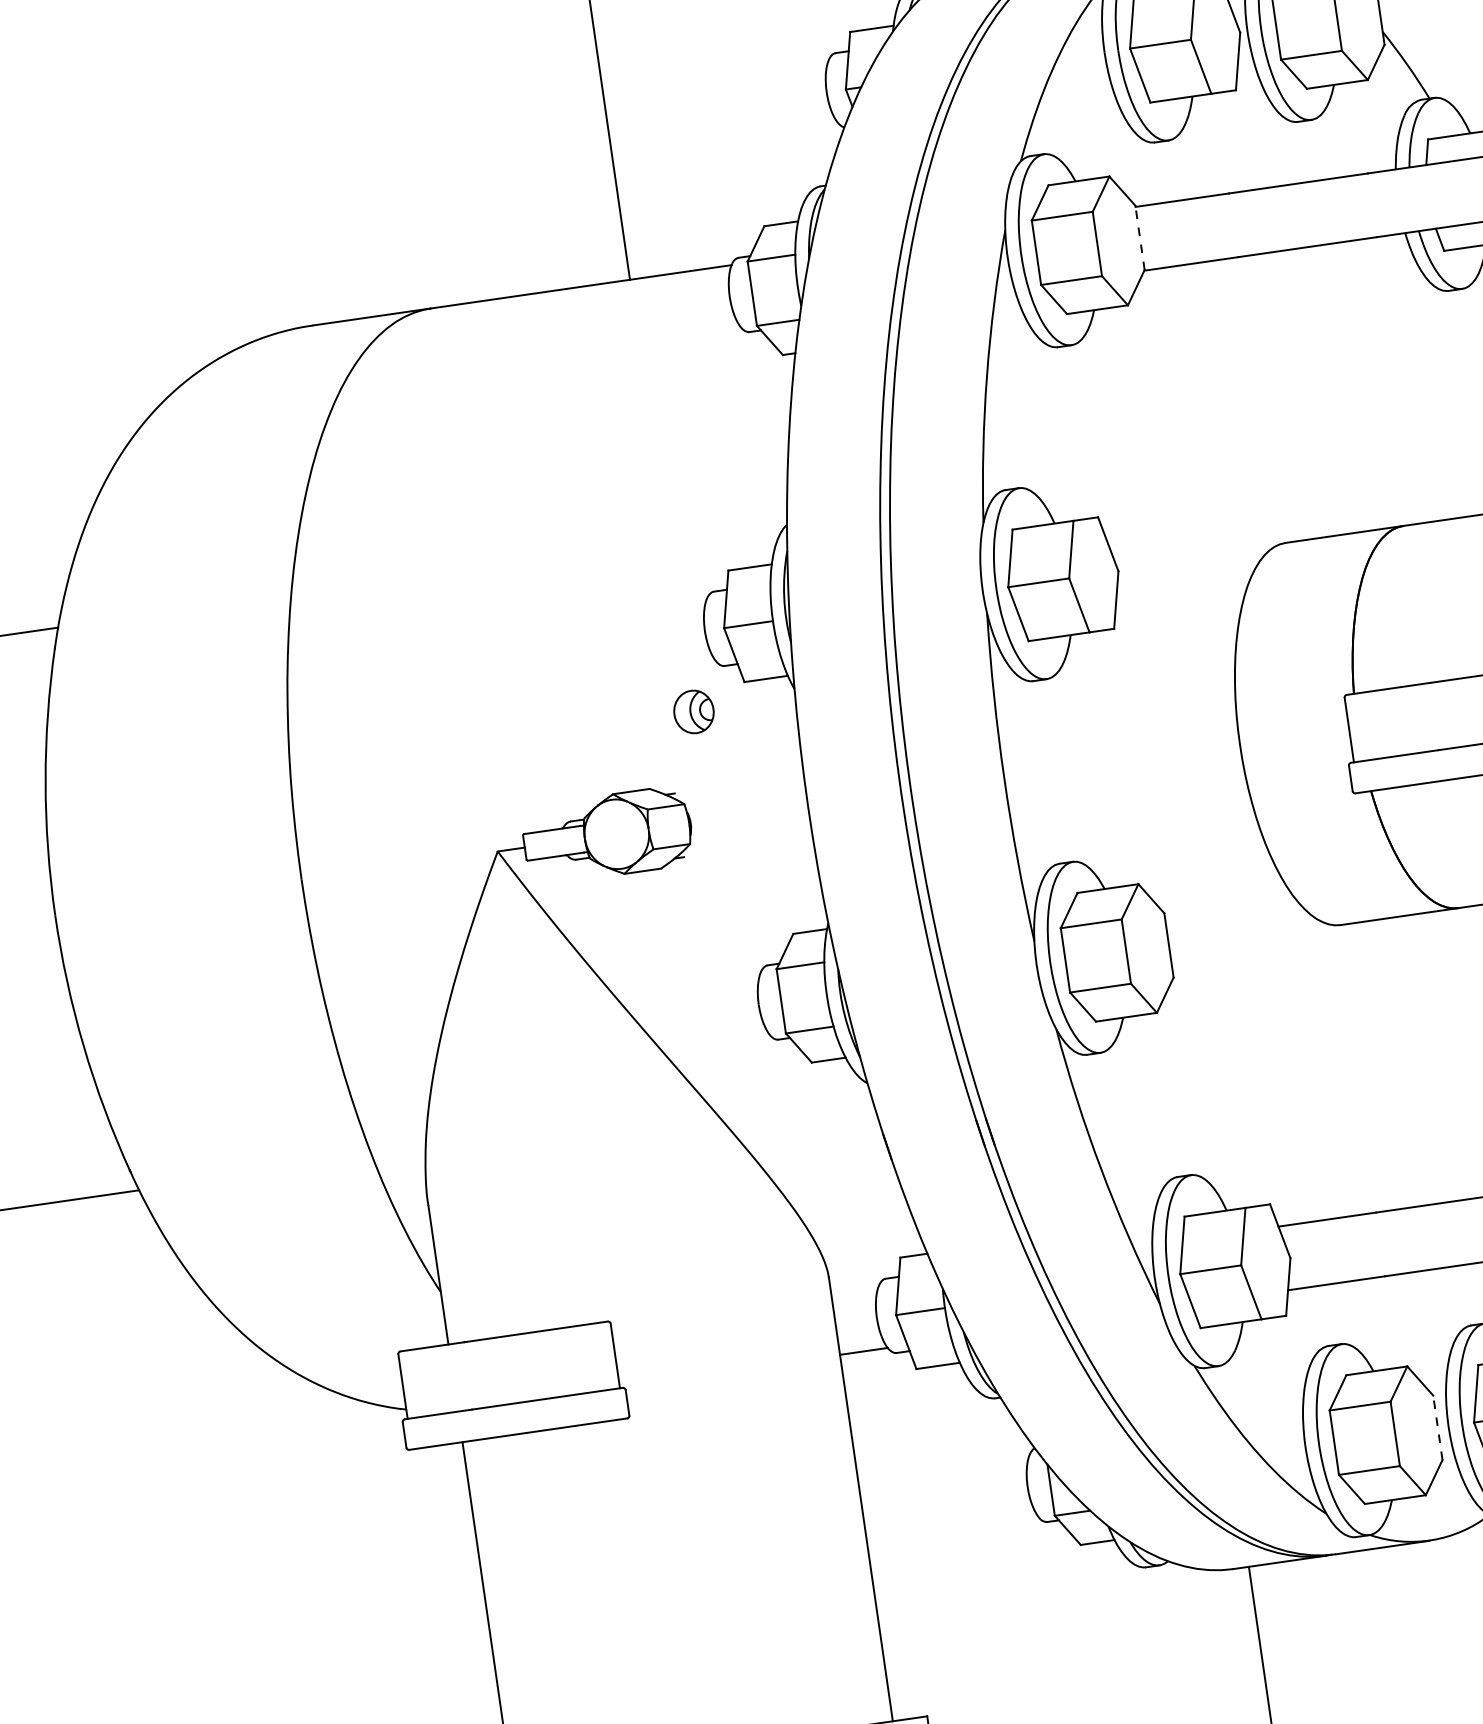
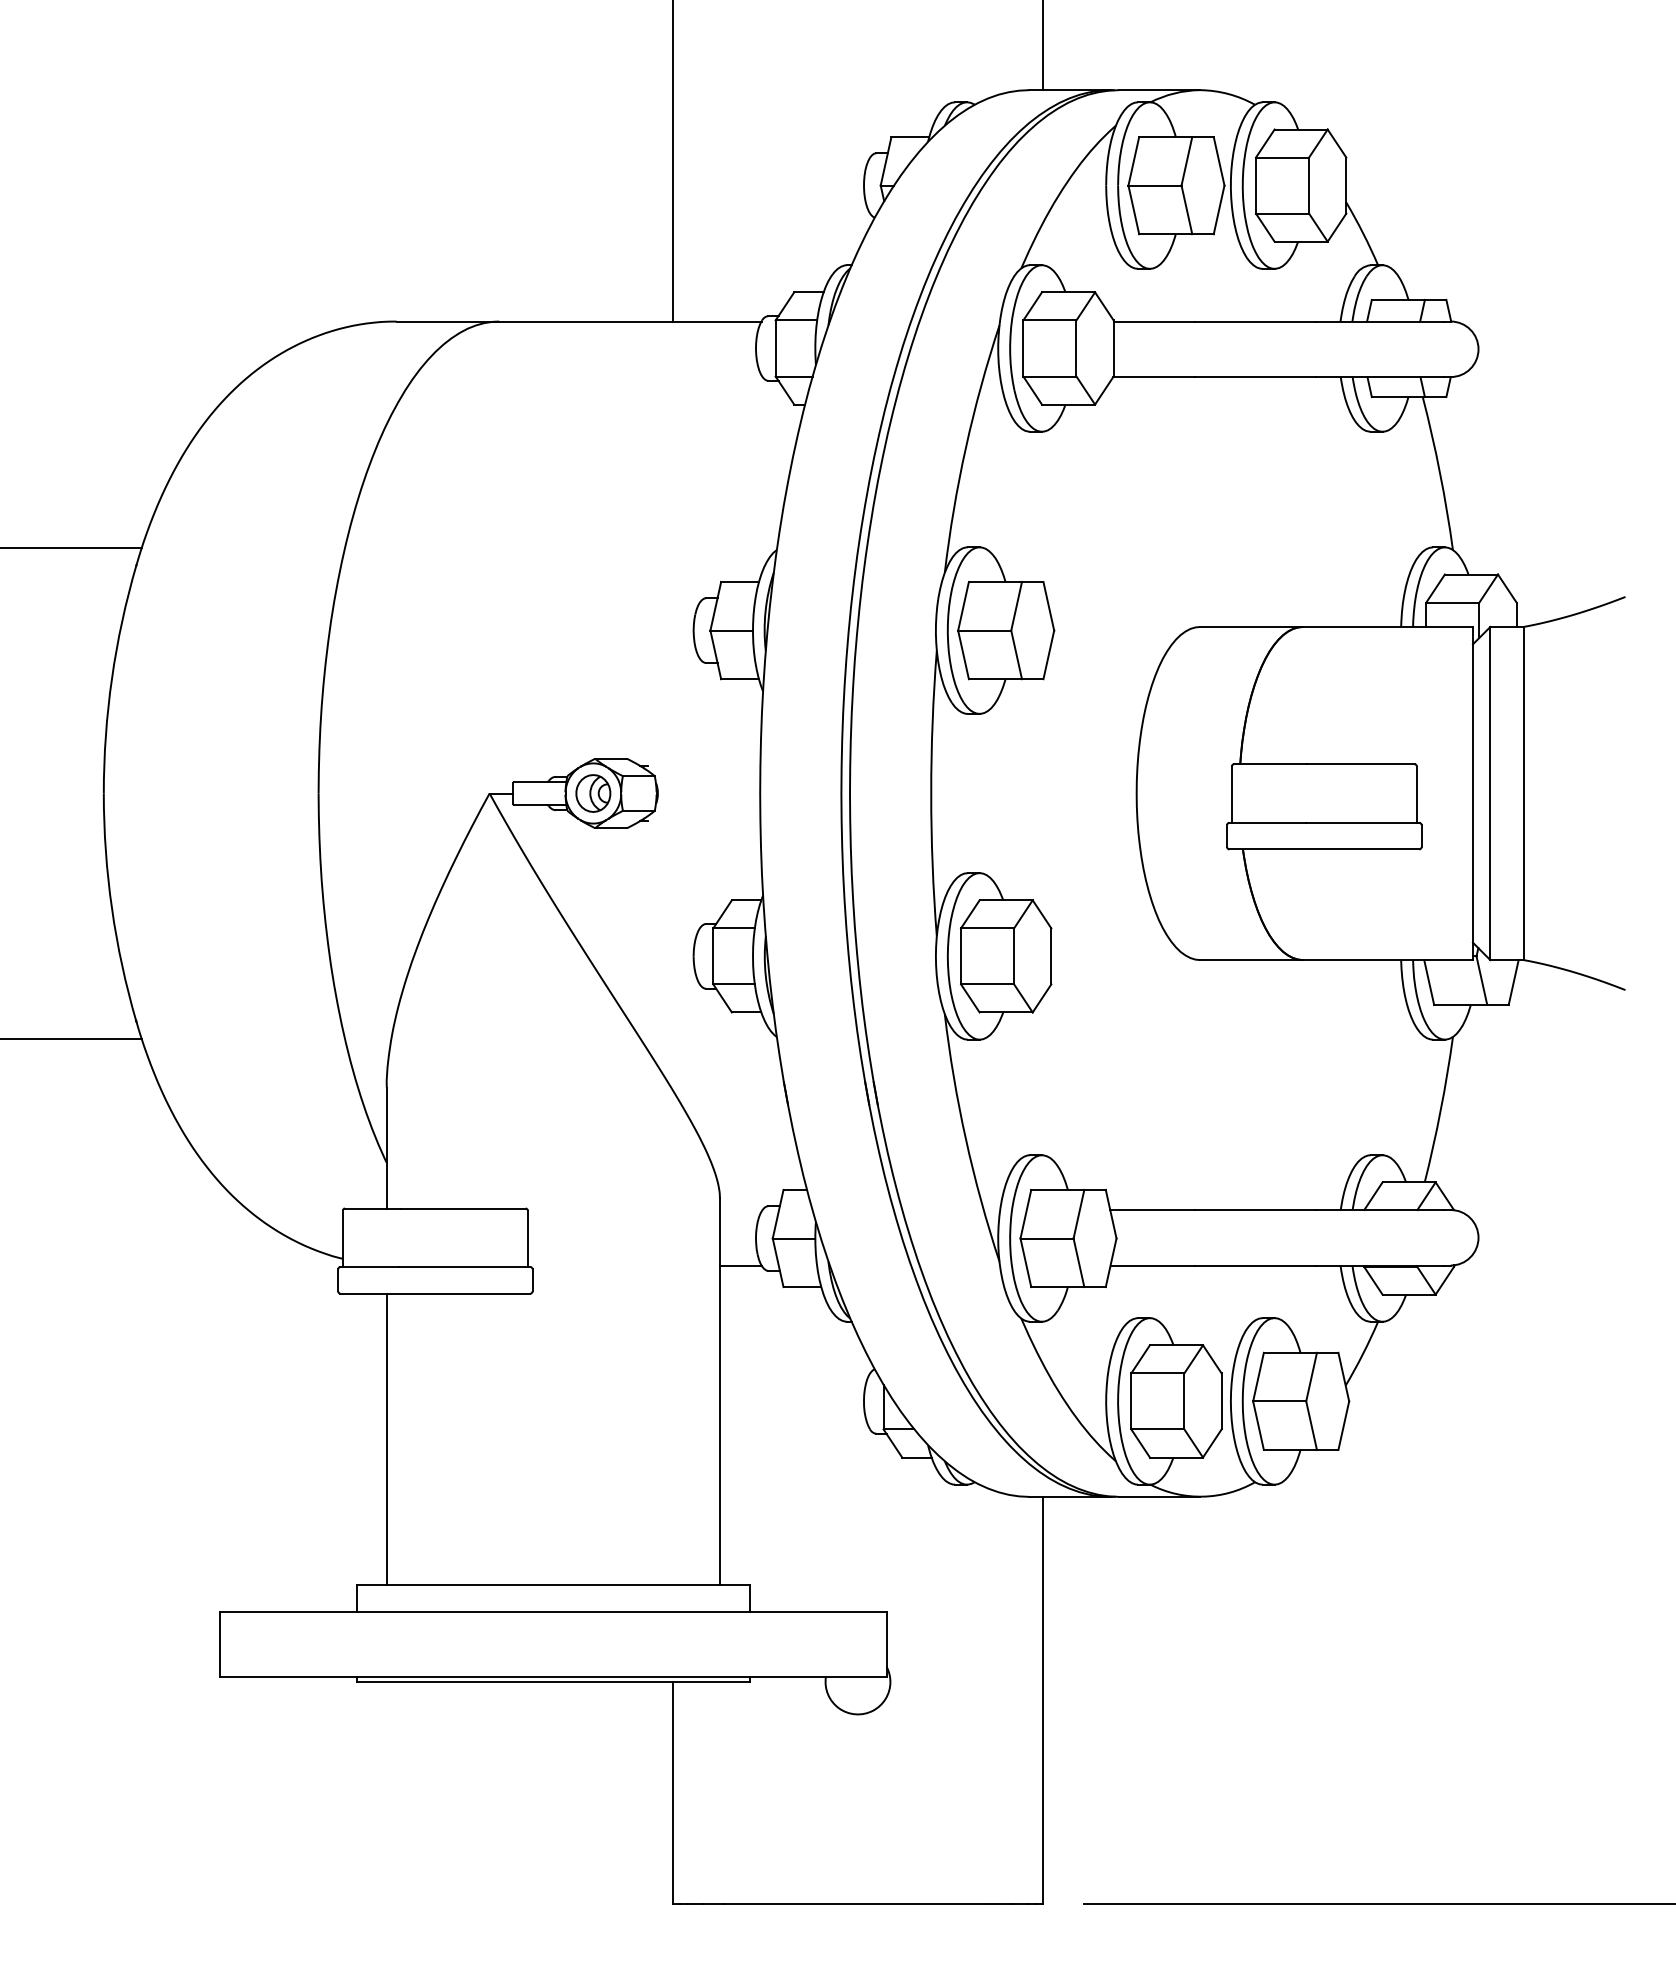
line: (1139, 236) -> (1113, 347), dashed -> solid
part: (694, 711) -> (593, 793), moved
line: (1437, 1426) -> (1221, 1400), dashed -> solid

